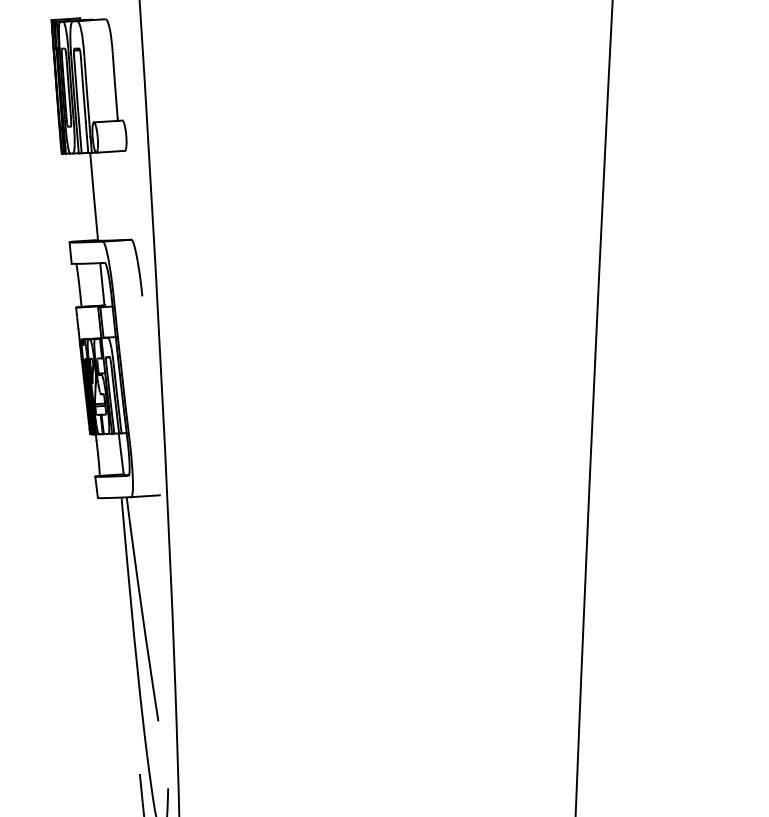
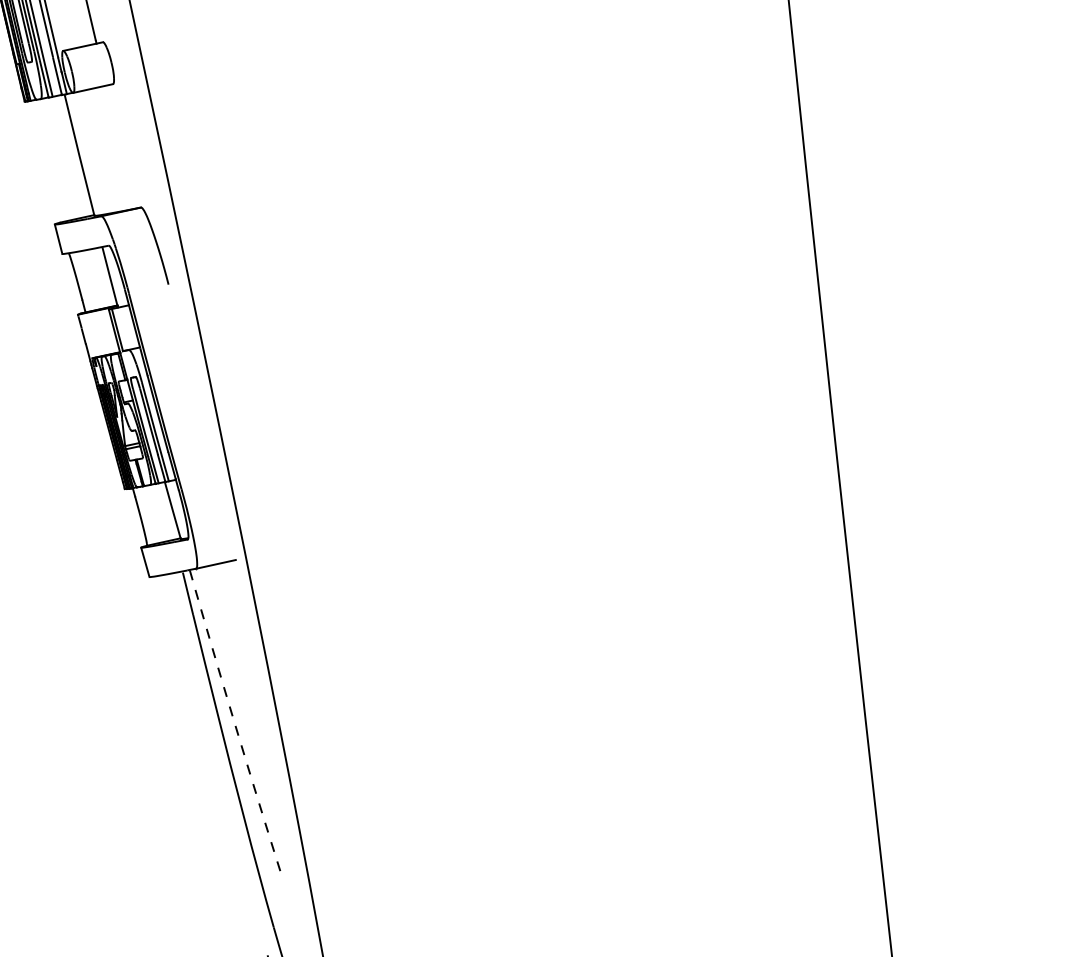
arc: (141, 609) -> (234, 724), solid -> dashed

